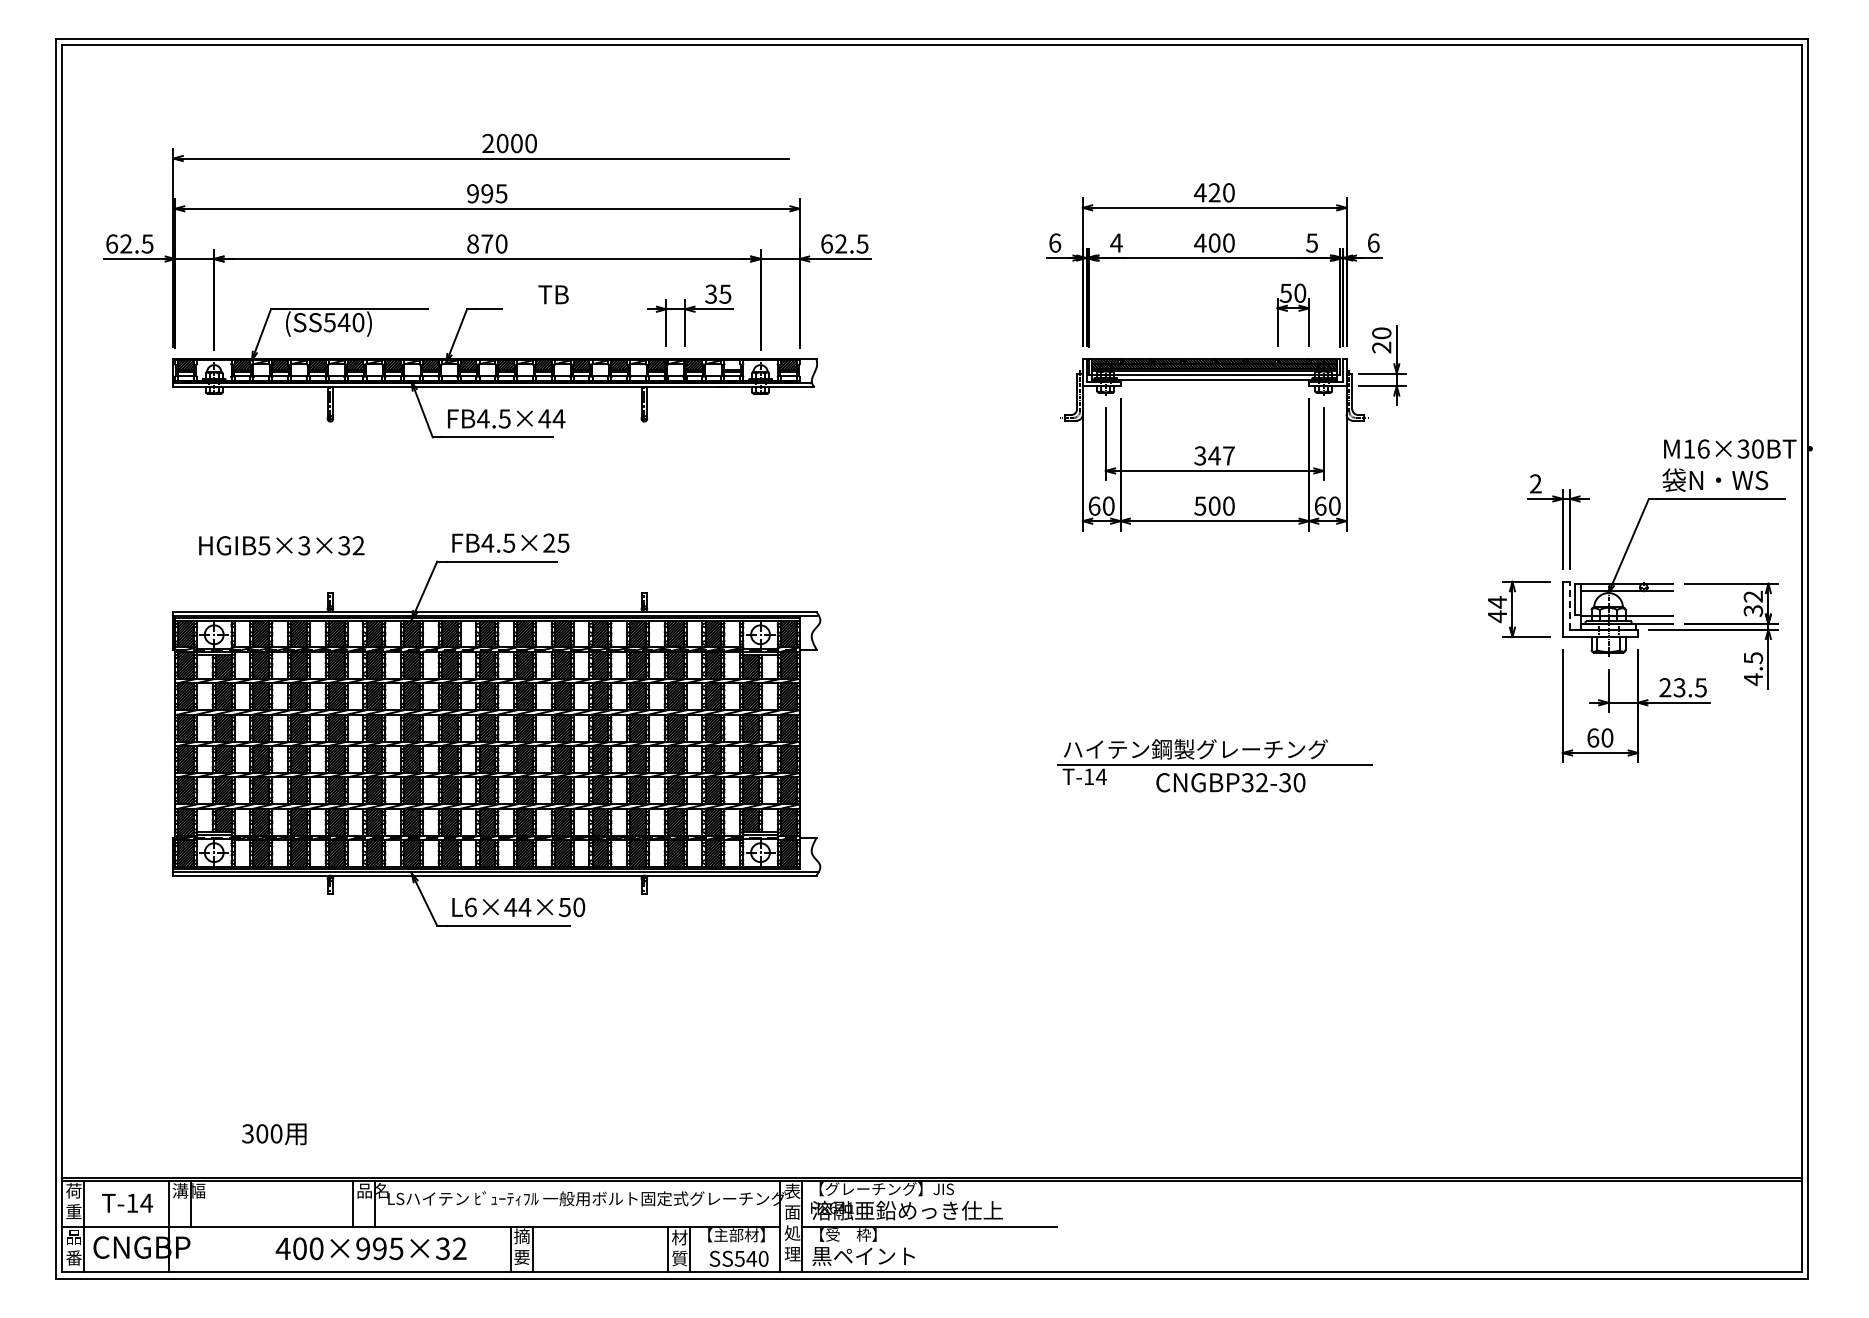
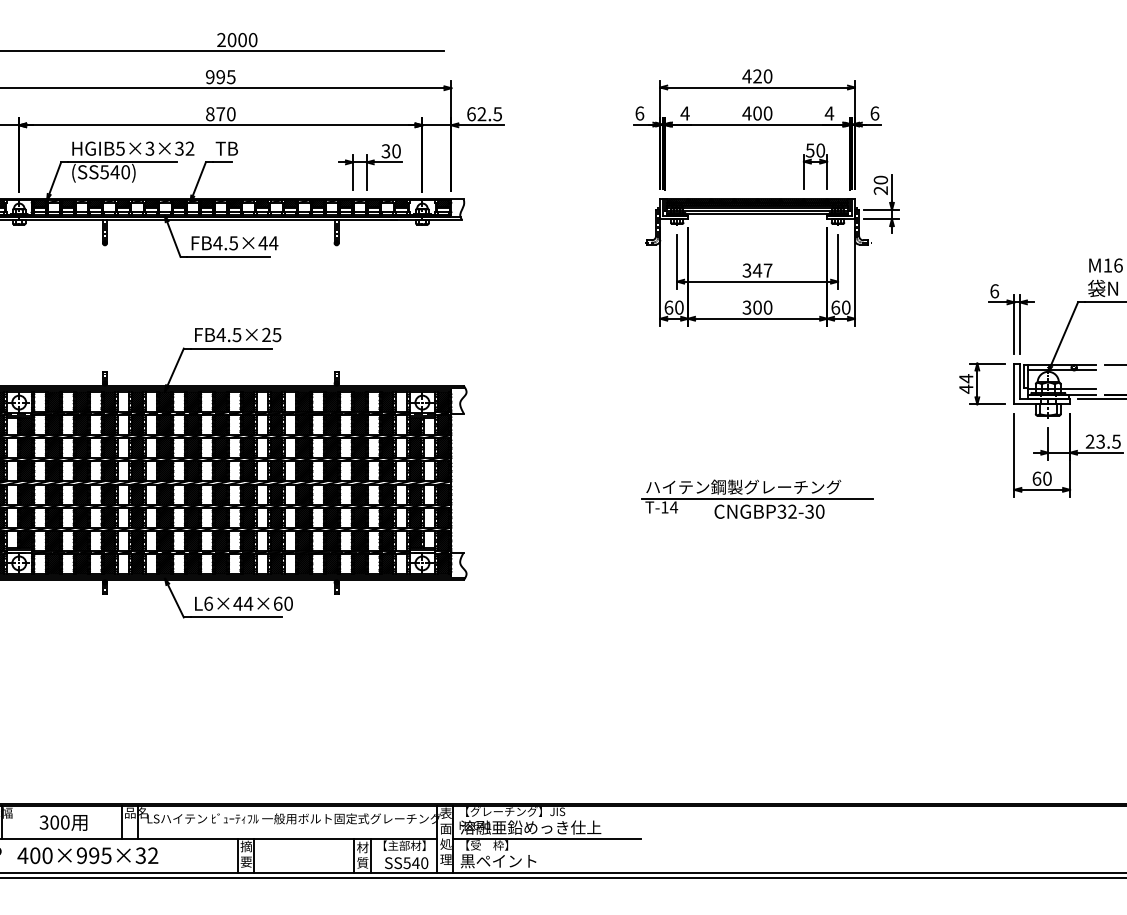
text: (1311, 242) -> (829, 113), 5 -> 4
text: (725, 293) -> (396, 150), 35 -> 30
text: (553, 294) -> (226, 148), moved
hatch: (731, 364) -> (400, 203), added
text: (1535, 483) -> (994, 290), 2 -> 6
text: (1200, 505) -> (747, 307), 500 -> 300
text: (281, 545) -> (133, 148), moved
line: (1570, 605) -> (1020, 380), dashed -> solid
text: (564, 906) -> (277, 603), L6×44×50 -> L6×44×60
text: (274, 1134) -> (63, 823), moved
text: (370, 1248) -> (87, 855), moved

